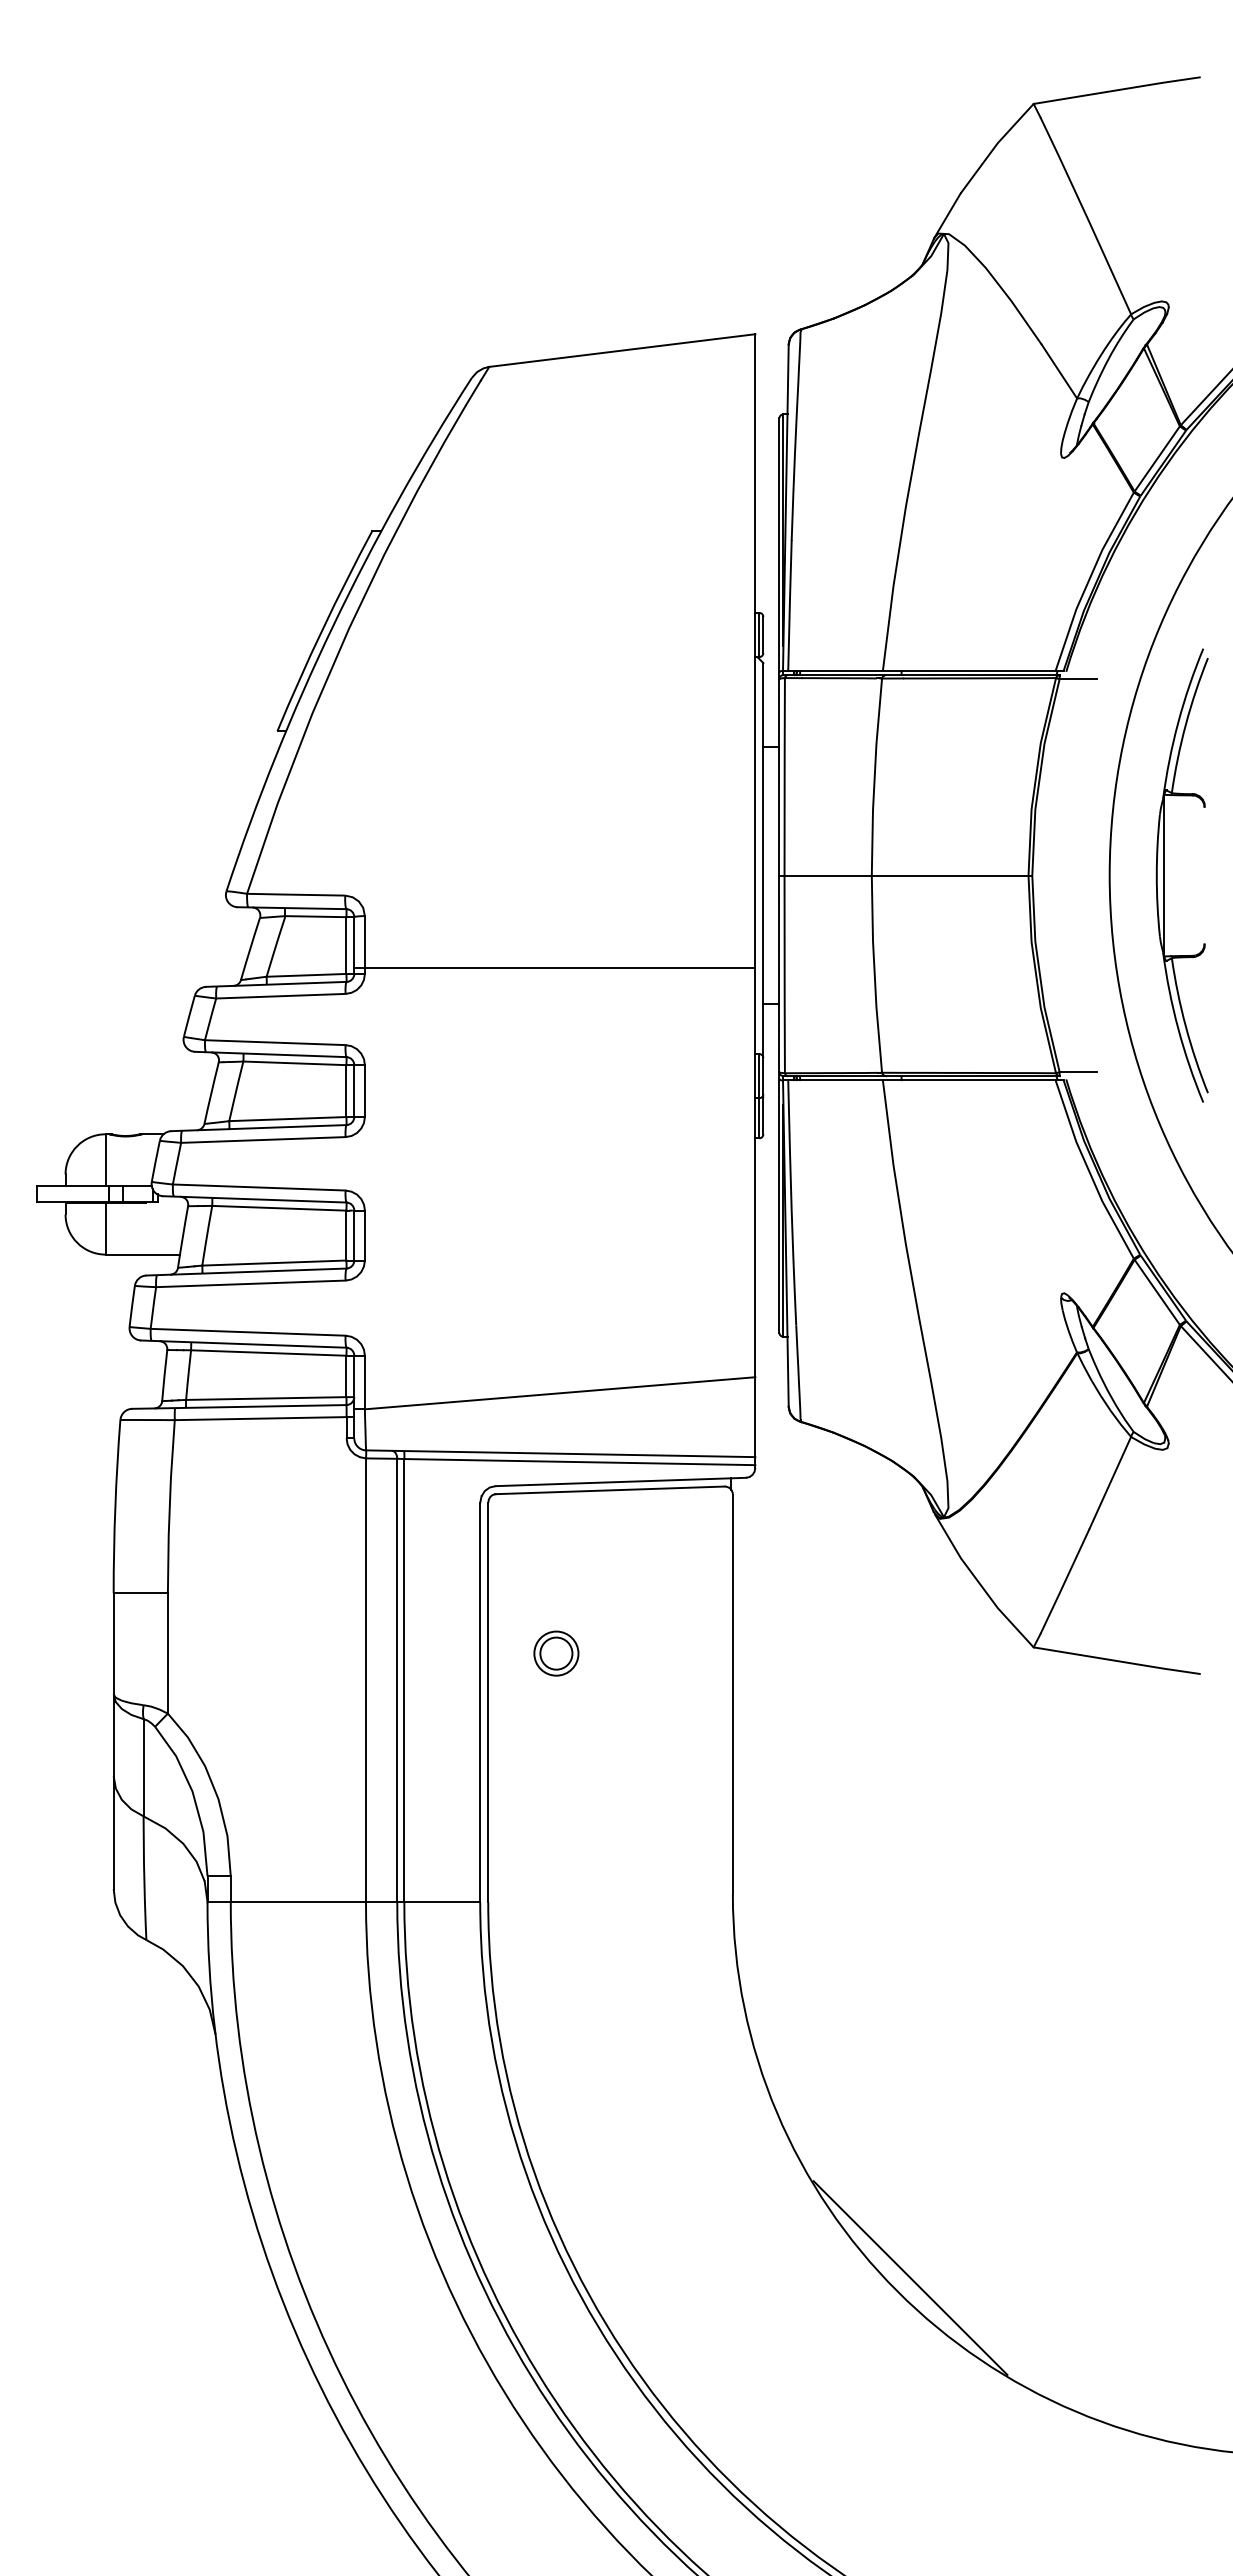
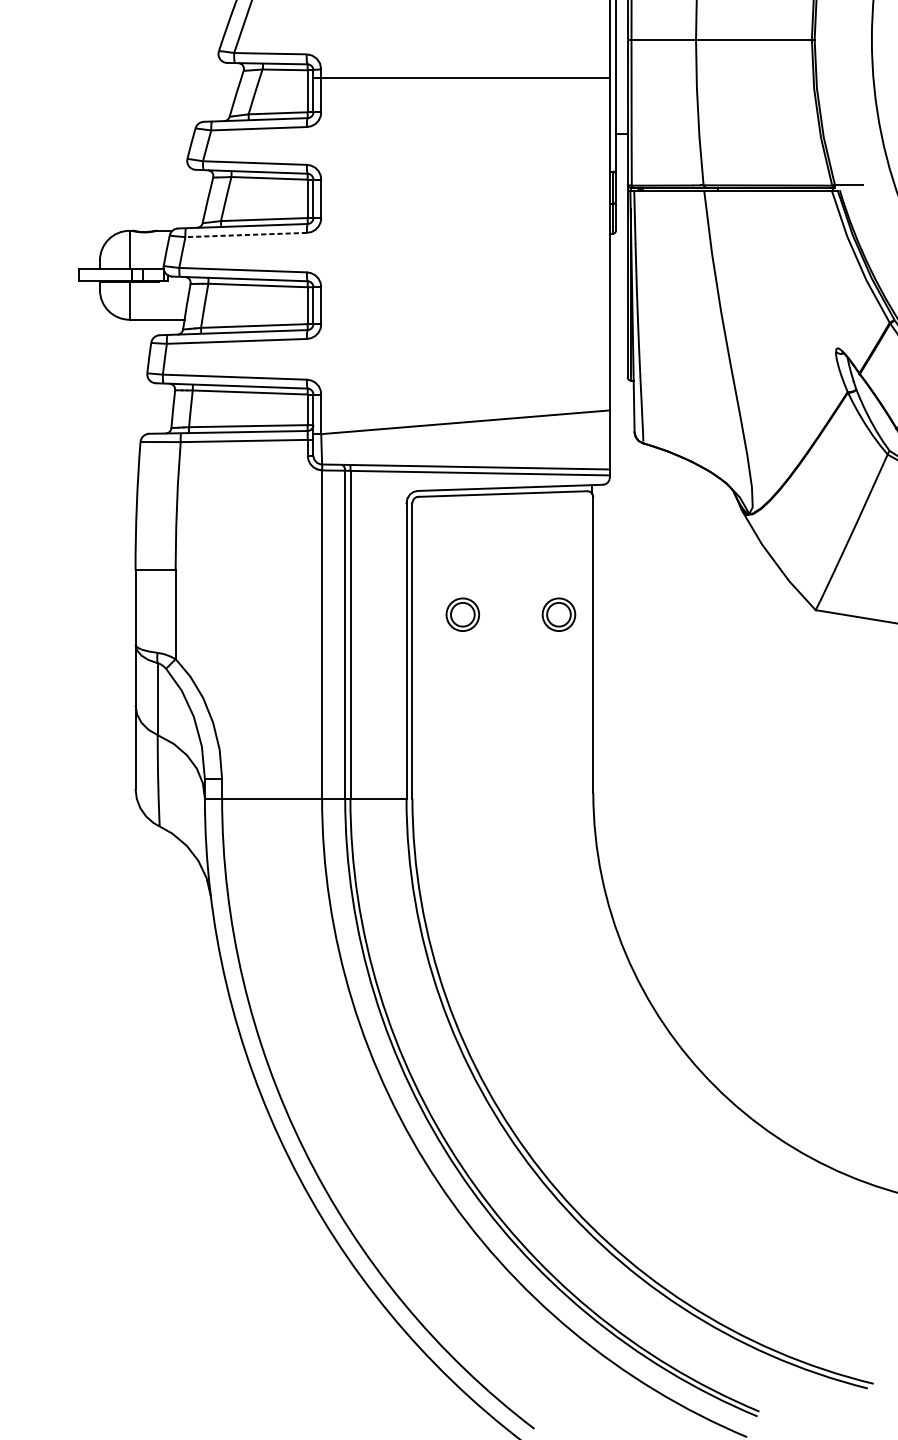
line: (554, 967) -> (461, 77), moved
line: (262, 1140) -> (245, 235), solid -> dashed
part: (686, 1653) -> (559, 614), added
line: (910, 2277) -> (724, 1075), removed

